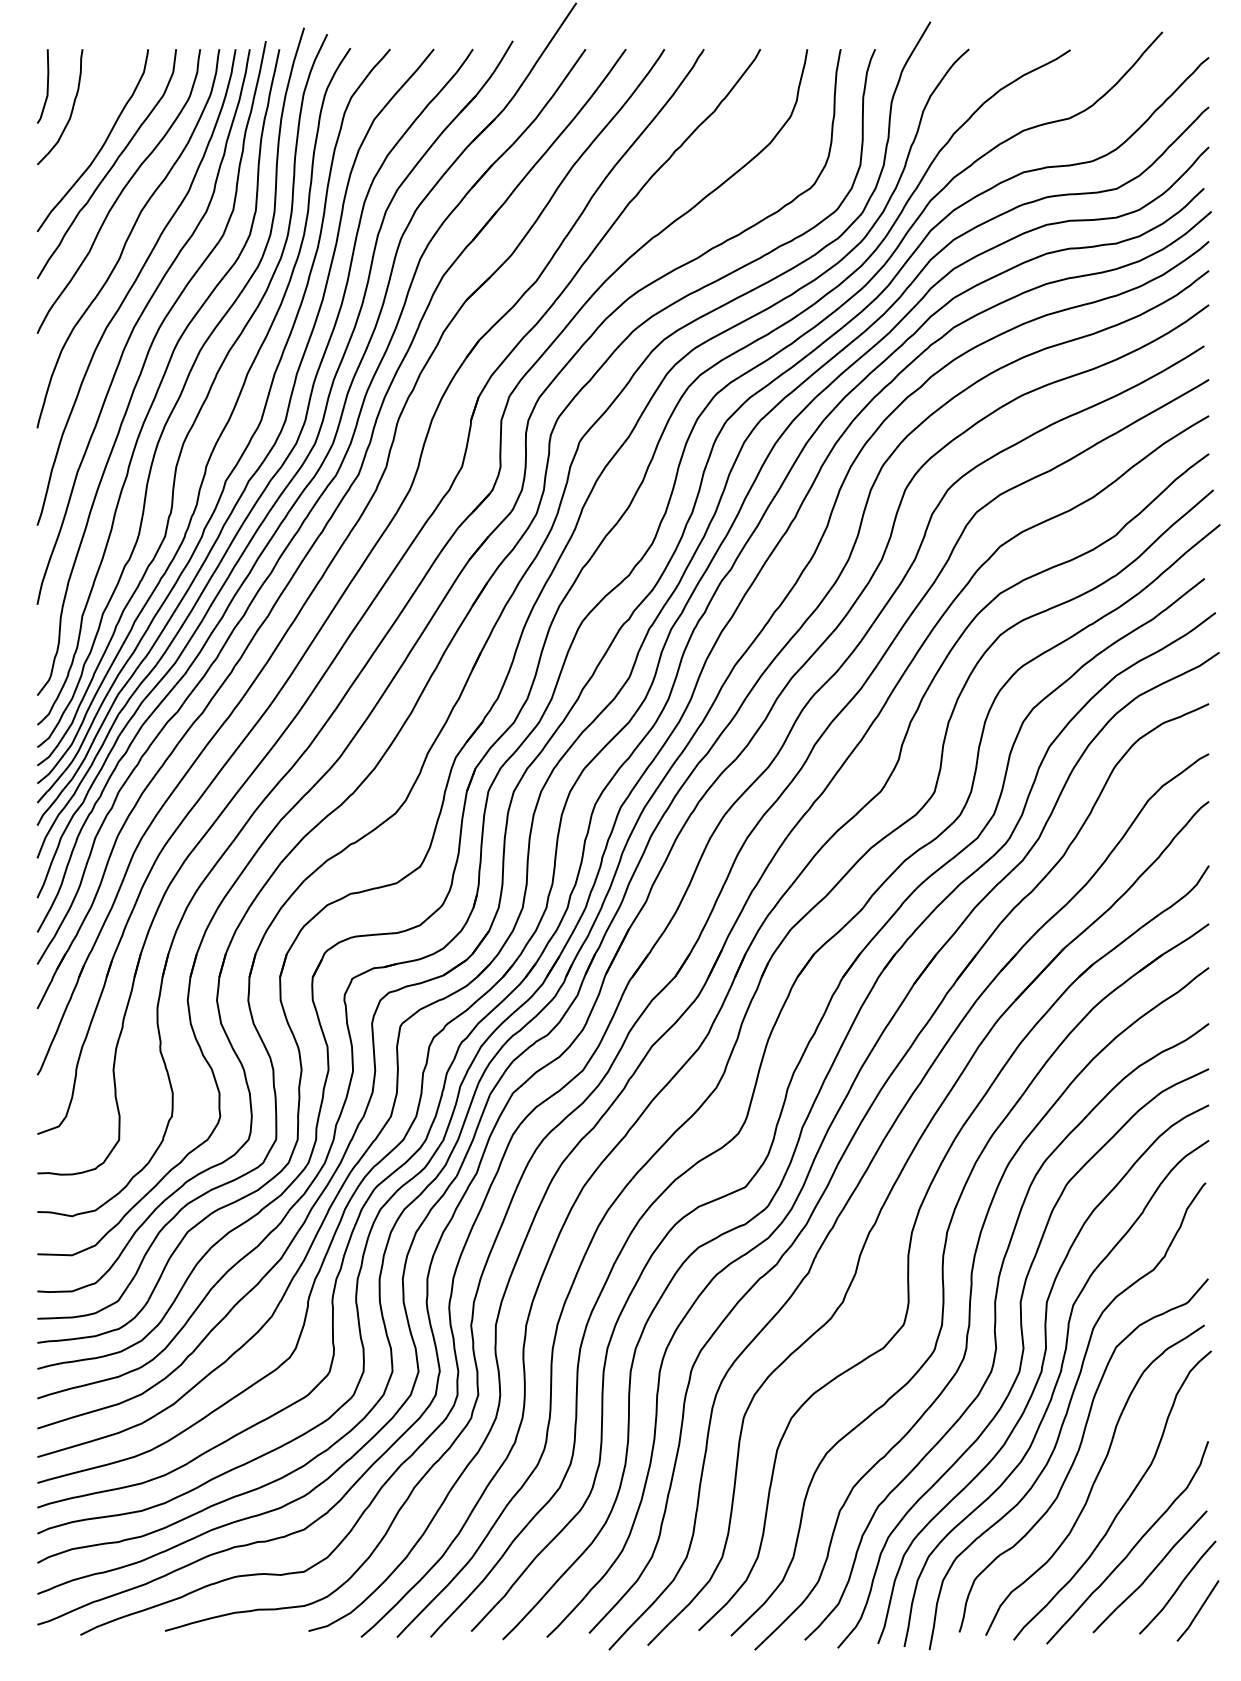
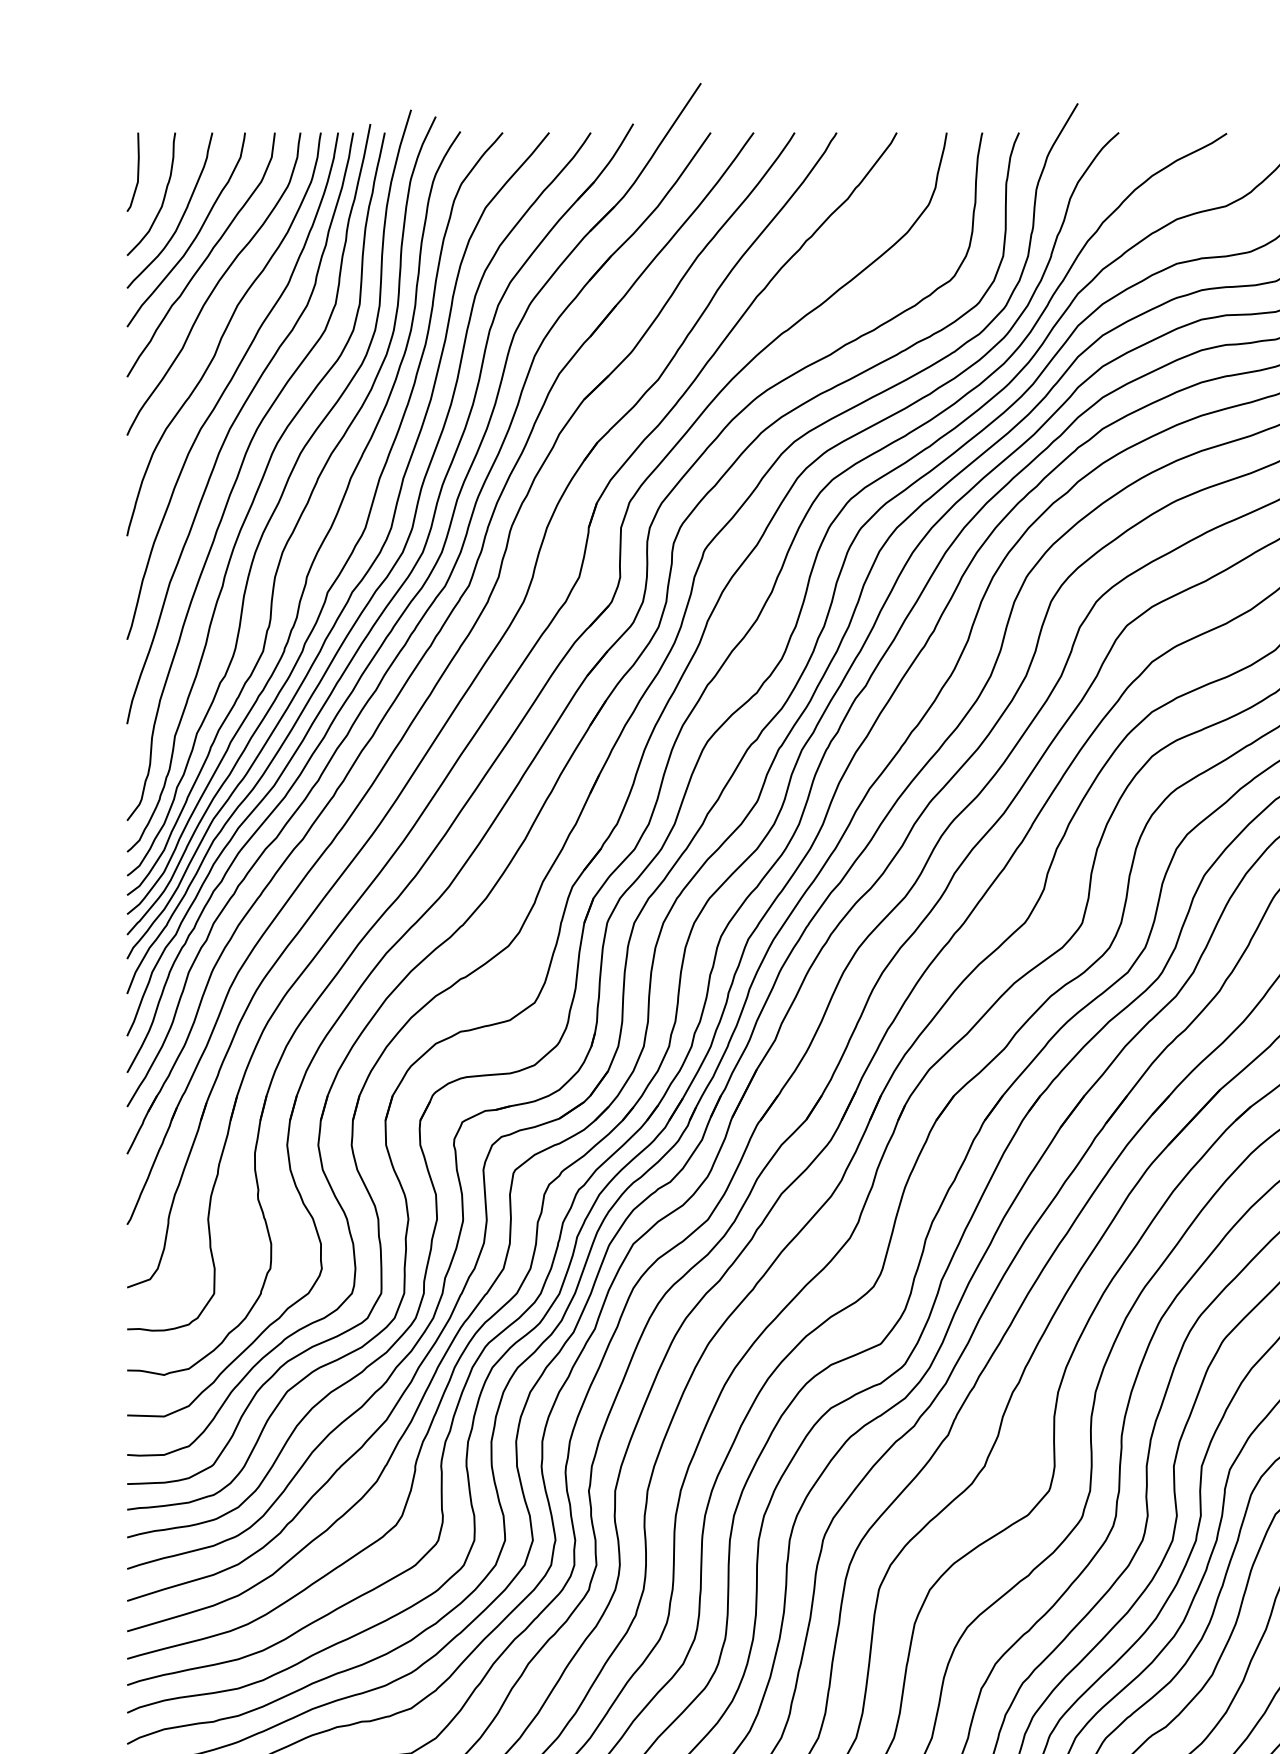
curve: (88, 127) -> (181, 215), added

